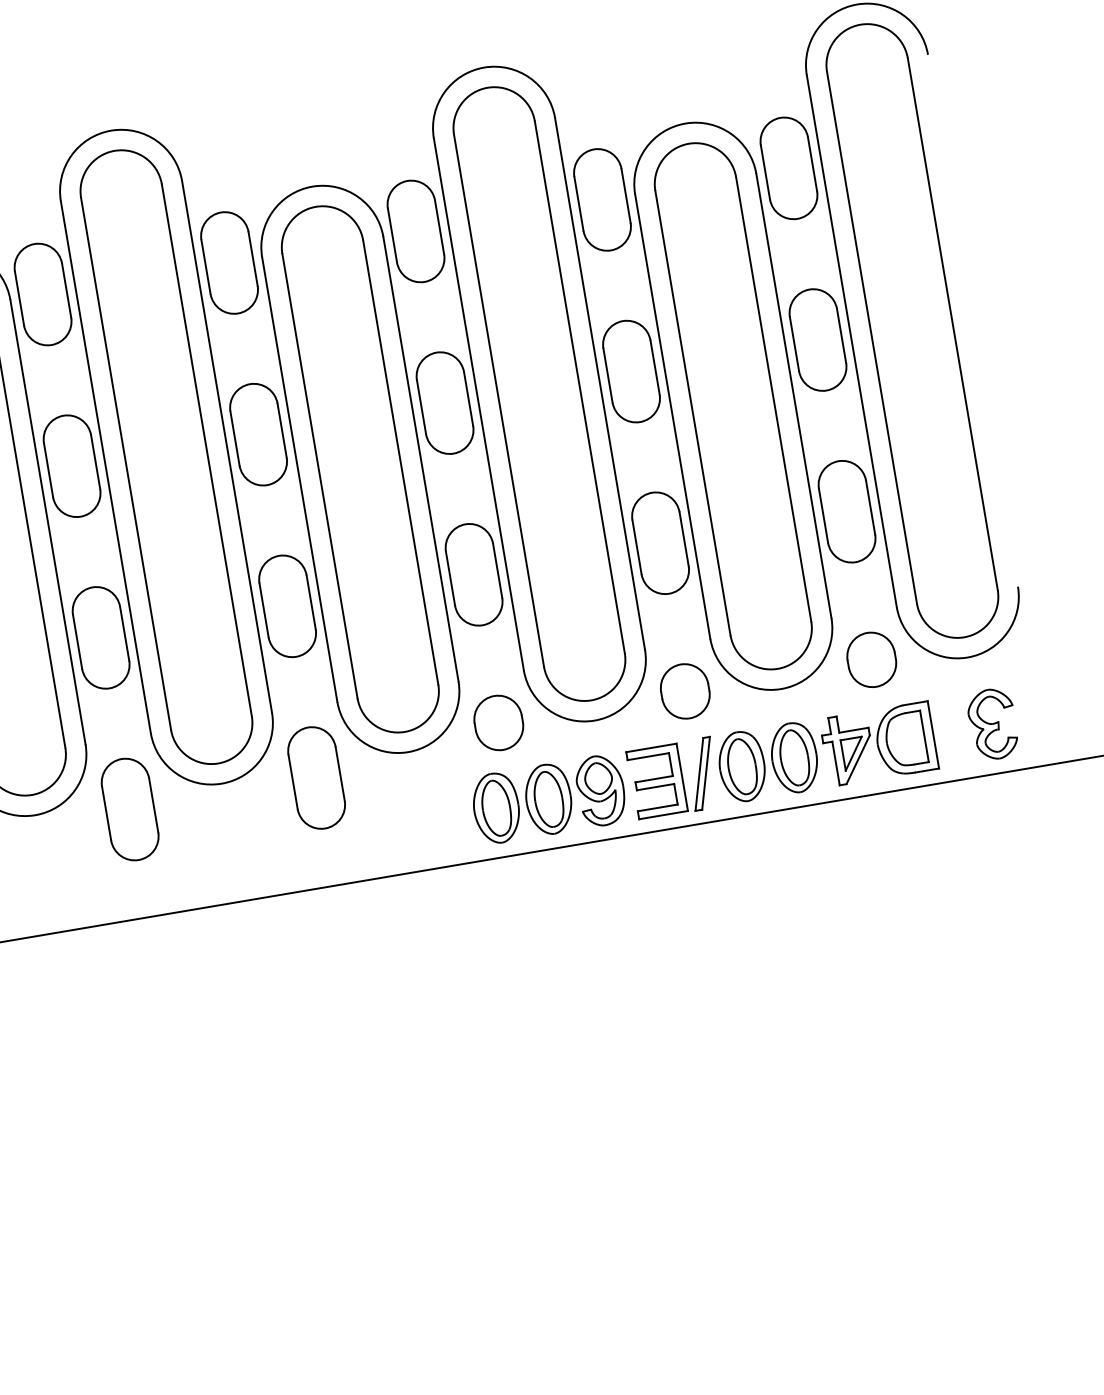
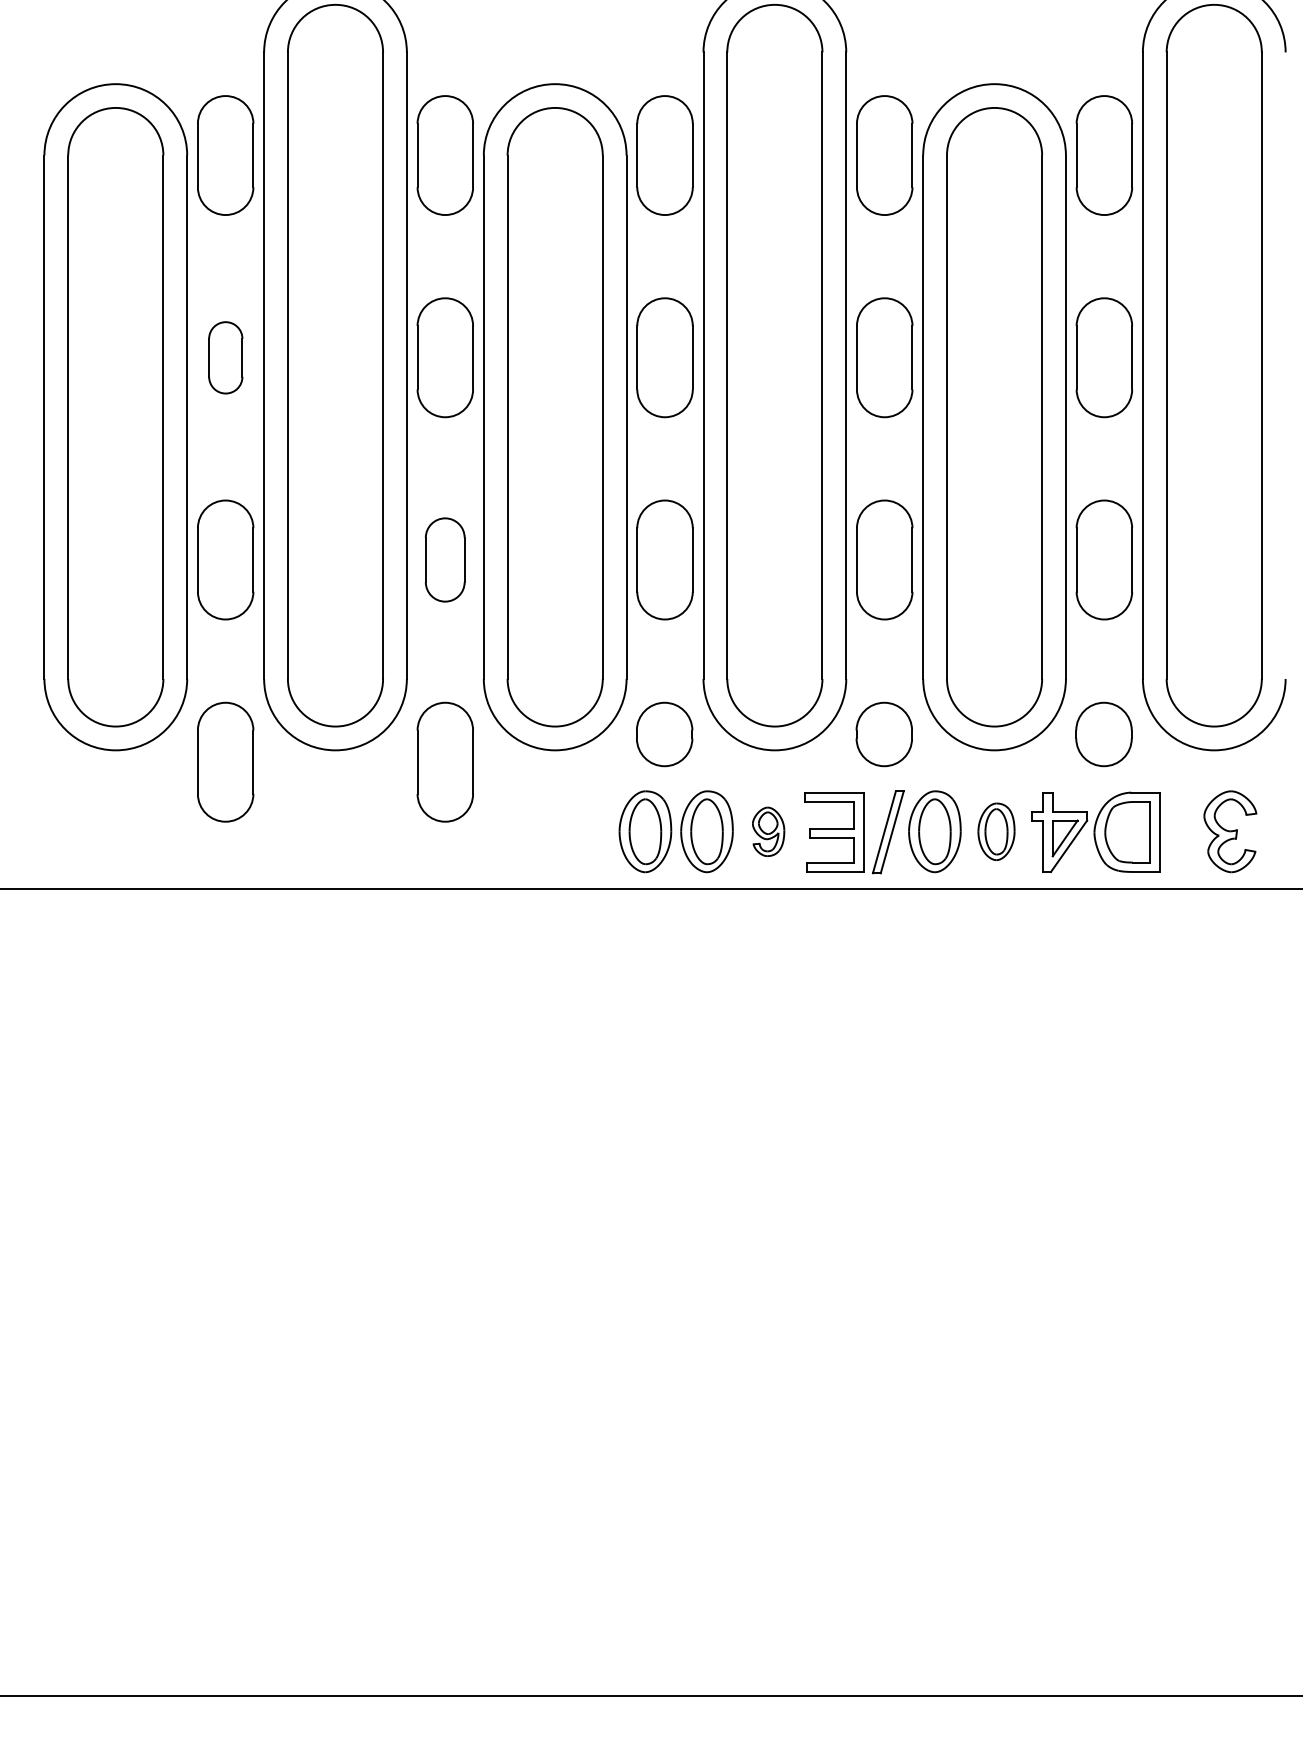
part: (71, 466) -> (225, 357), size x0.6
part: (286, 606) -> (444, 559), size x0.7
part: (794, 757) -> (996, 831), size x0.7
part: (600, 790) -> (768, 831), size x0.6

